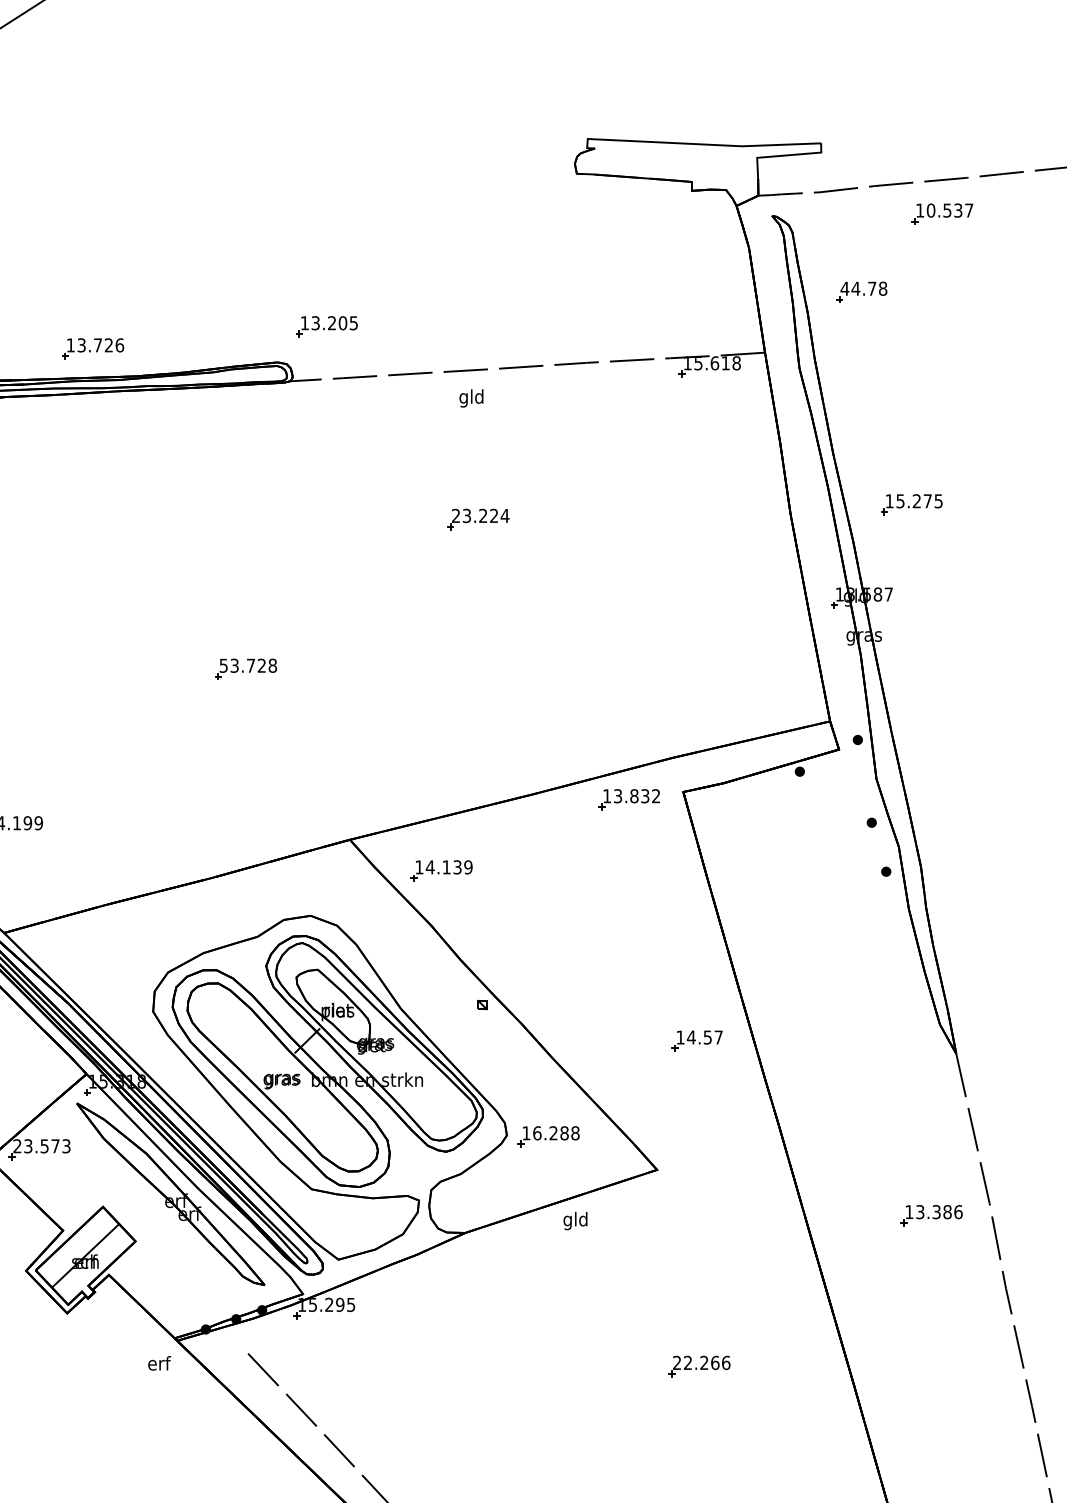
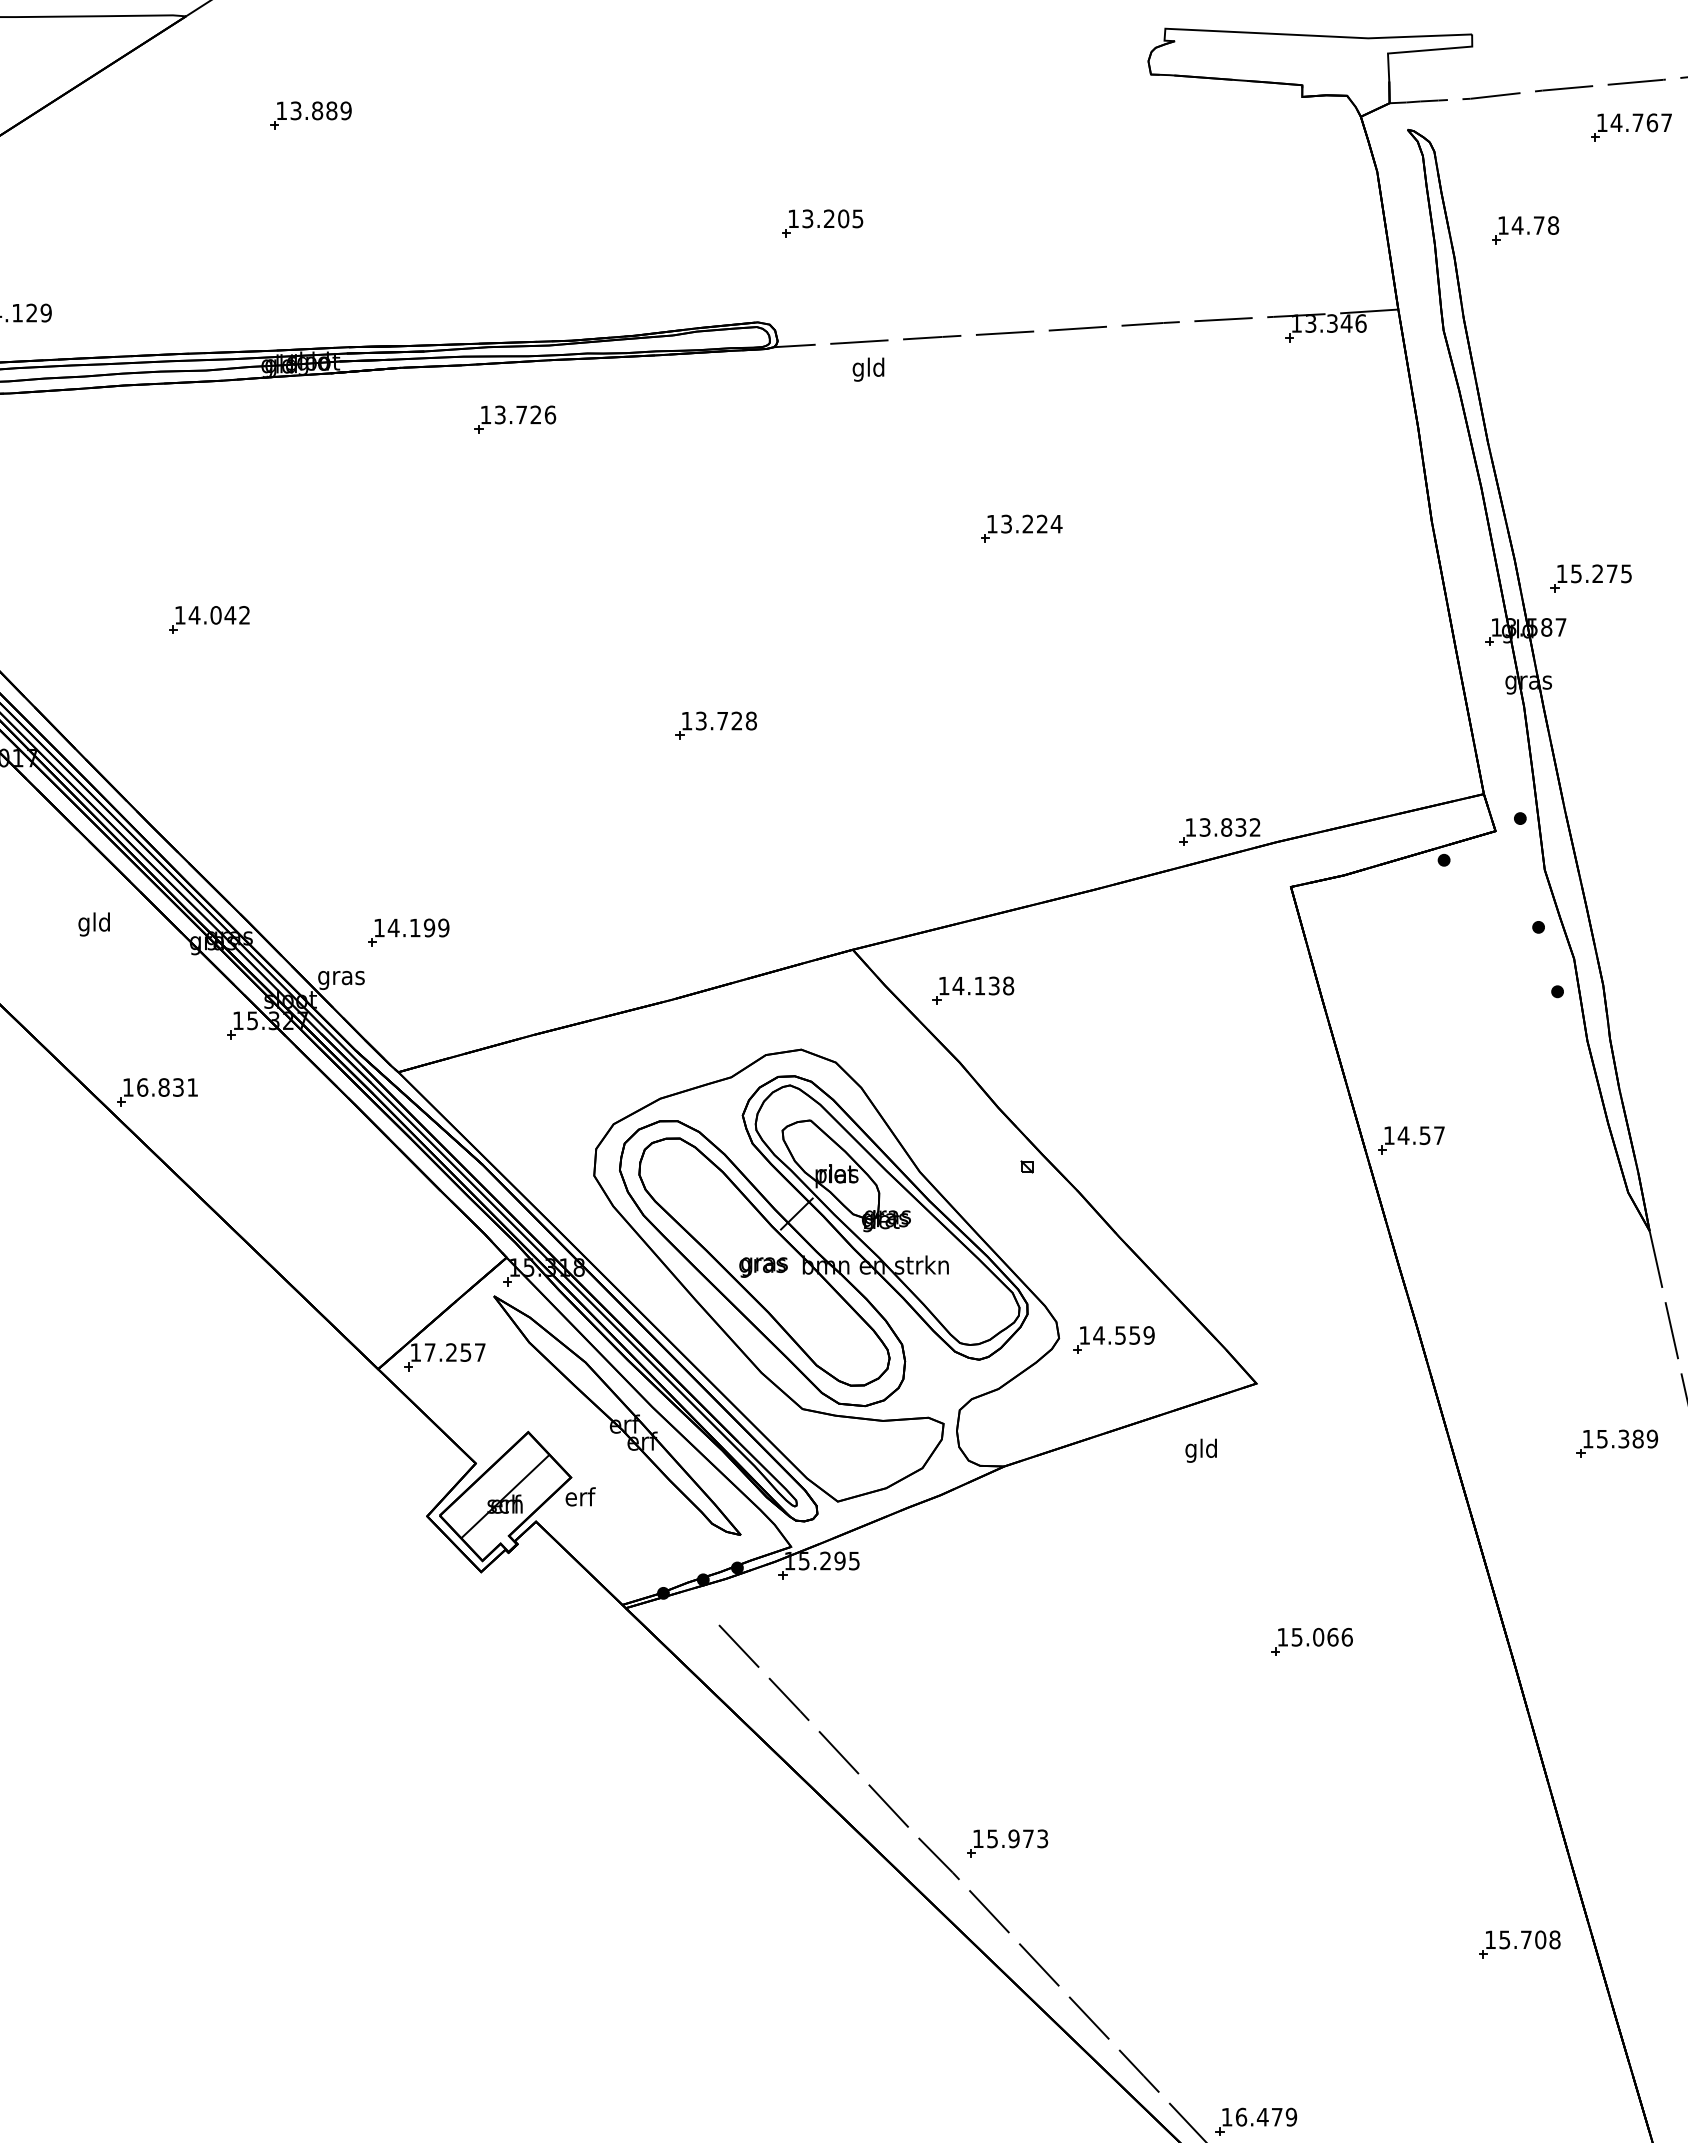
text: (944, 210) -> (1634, 122), 10.537 -> 14.767
text: (845, 288) -> (1503, 225), 44.78 -> 14.78
part: (326, 326) -> (822, 223), moved
part: (93, 348) -> (515, 419), moved
text: (717, 363) -> (1336, 323), 15.618 -> 13.346
text: (471, 398) -> (868, 369), moved
part: (911, 504) -> (1590, 578), moved
text: (455, 515) -> (991, 523), 23.224 -> 13.224
text: (223, 666) -> (686, 721), 53.728 -> 13.728
part: (628, 799) -> (1219, 831), moved
text: (468, 866) -> (1008, 985), 14.139 -> 14.138
part: (697, 1041) -> (1411, 1140), moved
text: (555, 1133) -> (1123, 1335), 16.288 -> 14.559
text: (41, 1146) -> (447, 1352), 23.573 -> 17.257
text: (939, 1211) -> (1627, 1438), 13.386 -> 15.389
text: (574, 1220) -> (1200, 1450), moved
text: (690, 1362) -> (1300, 1636), 22.266 -> 15.066
text: (159, 1363) -> (580, 1496), moved

